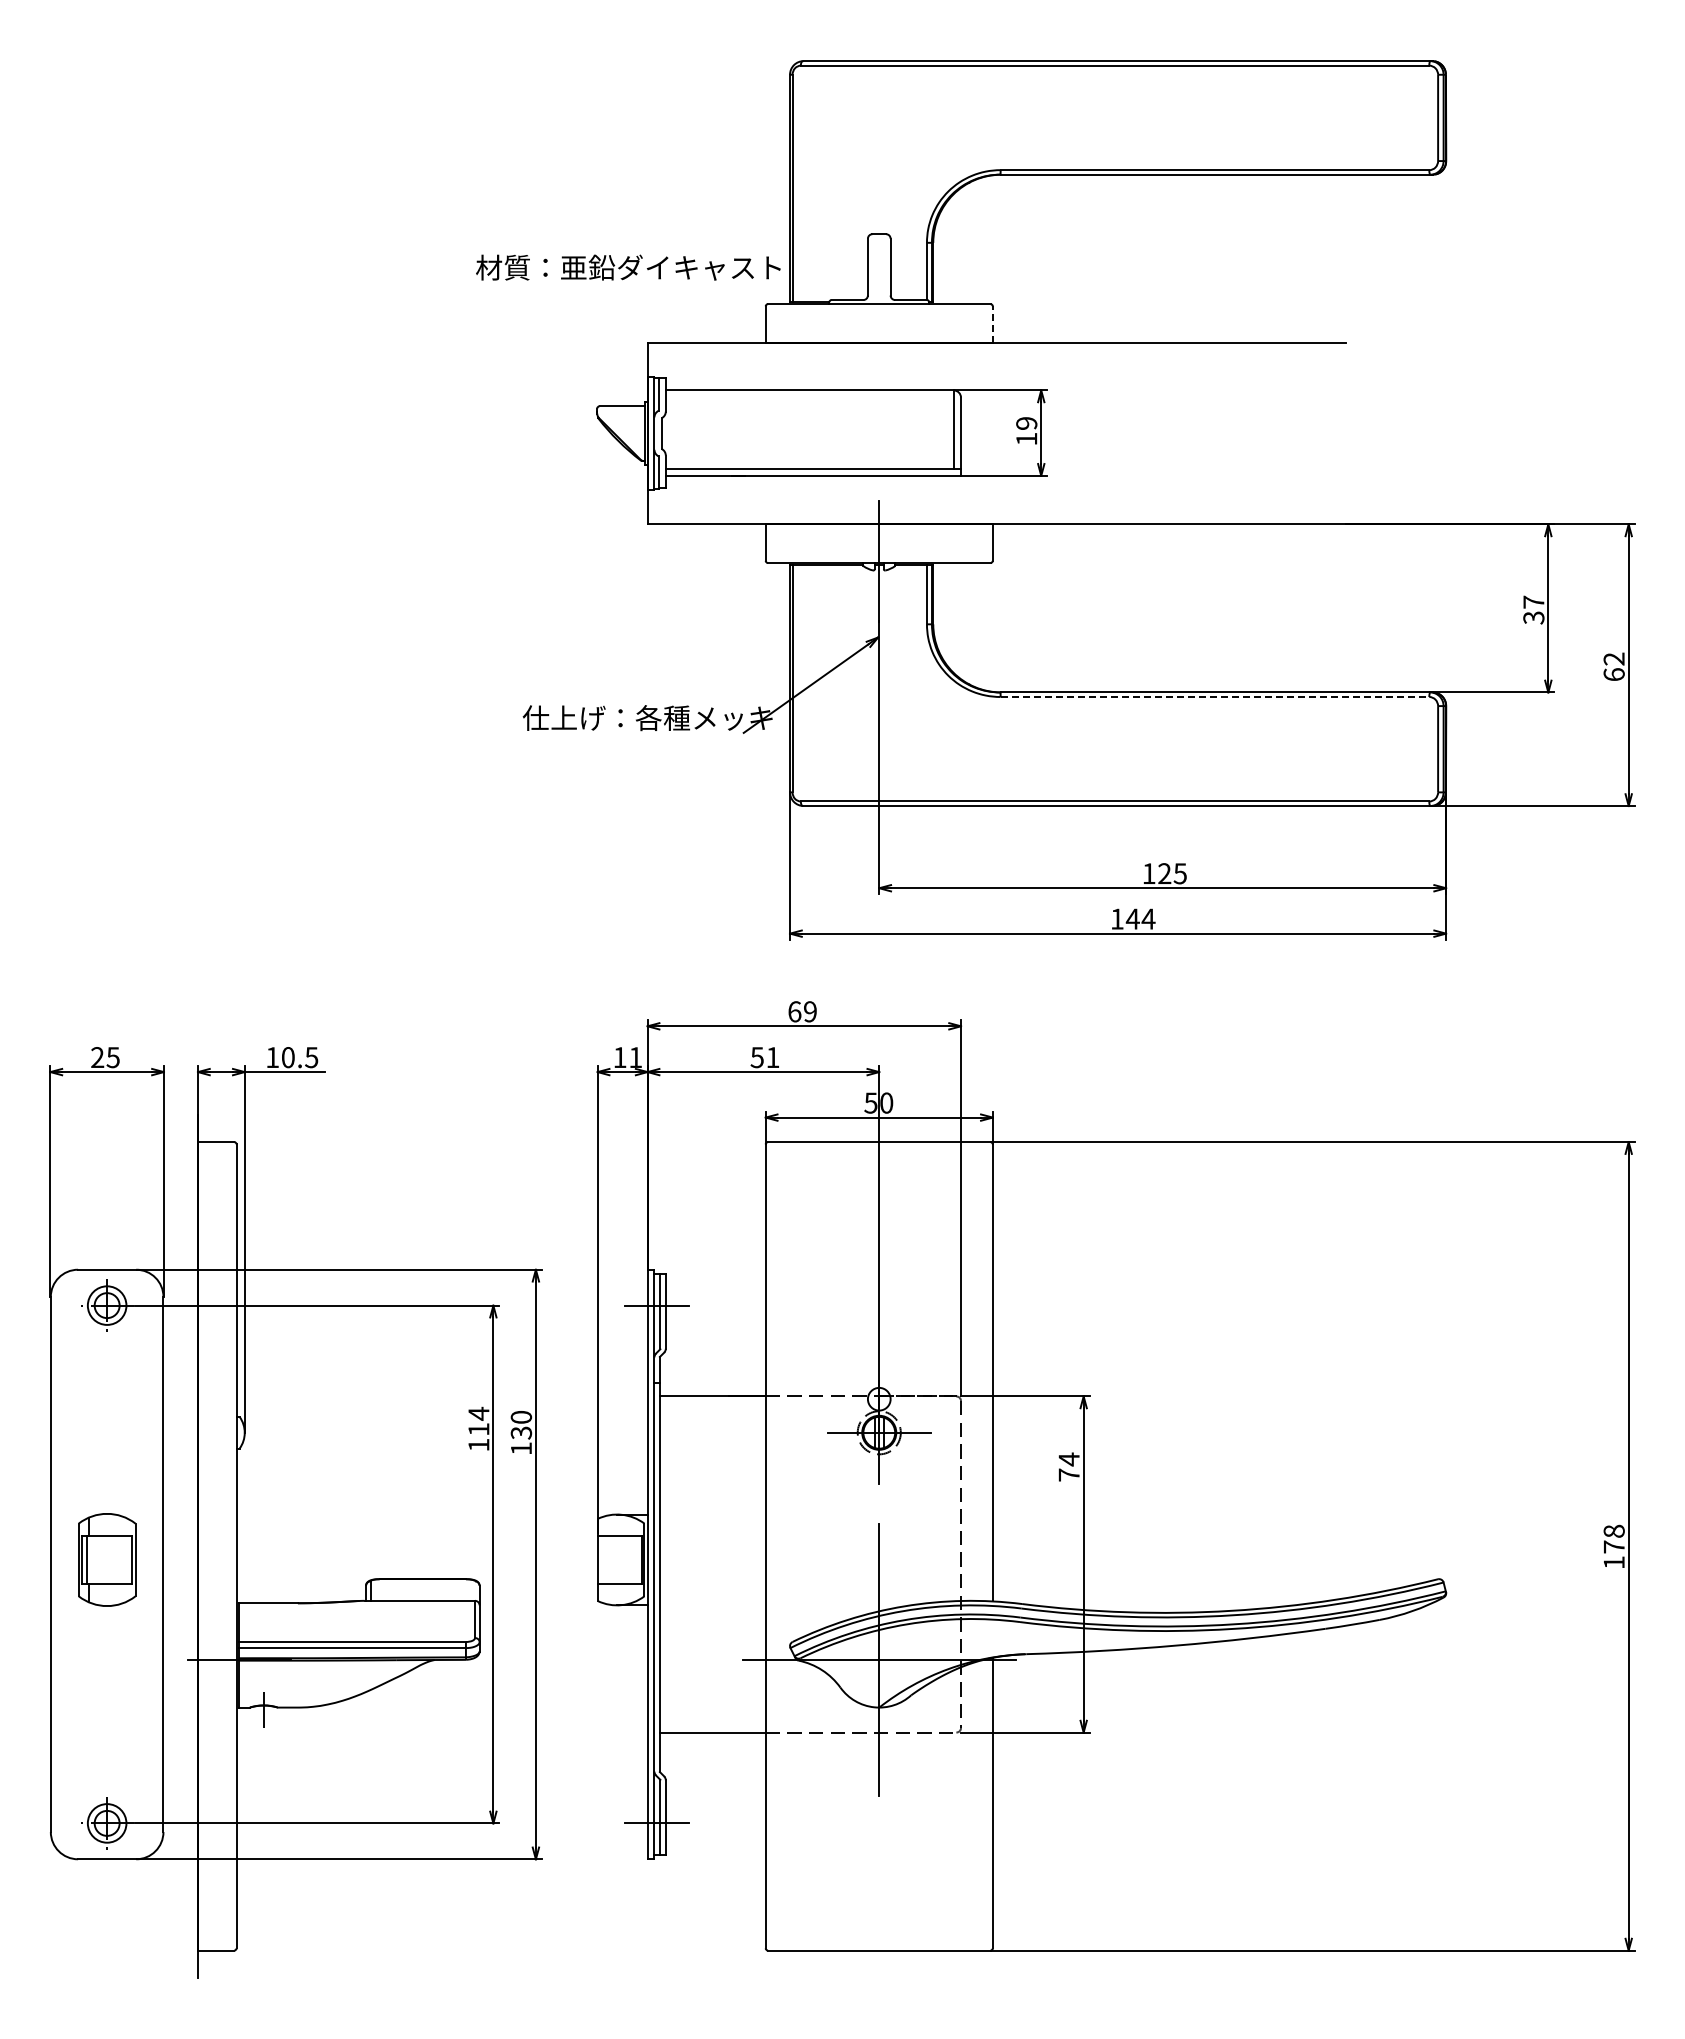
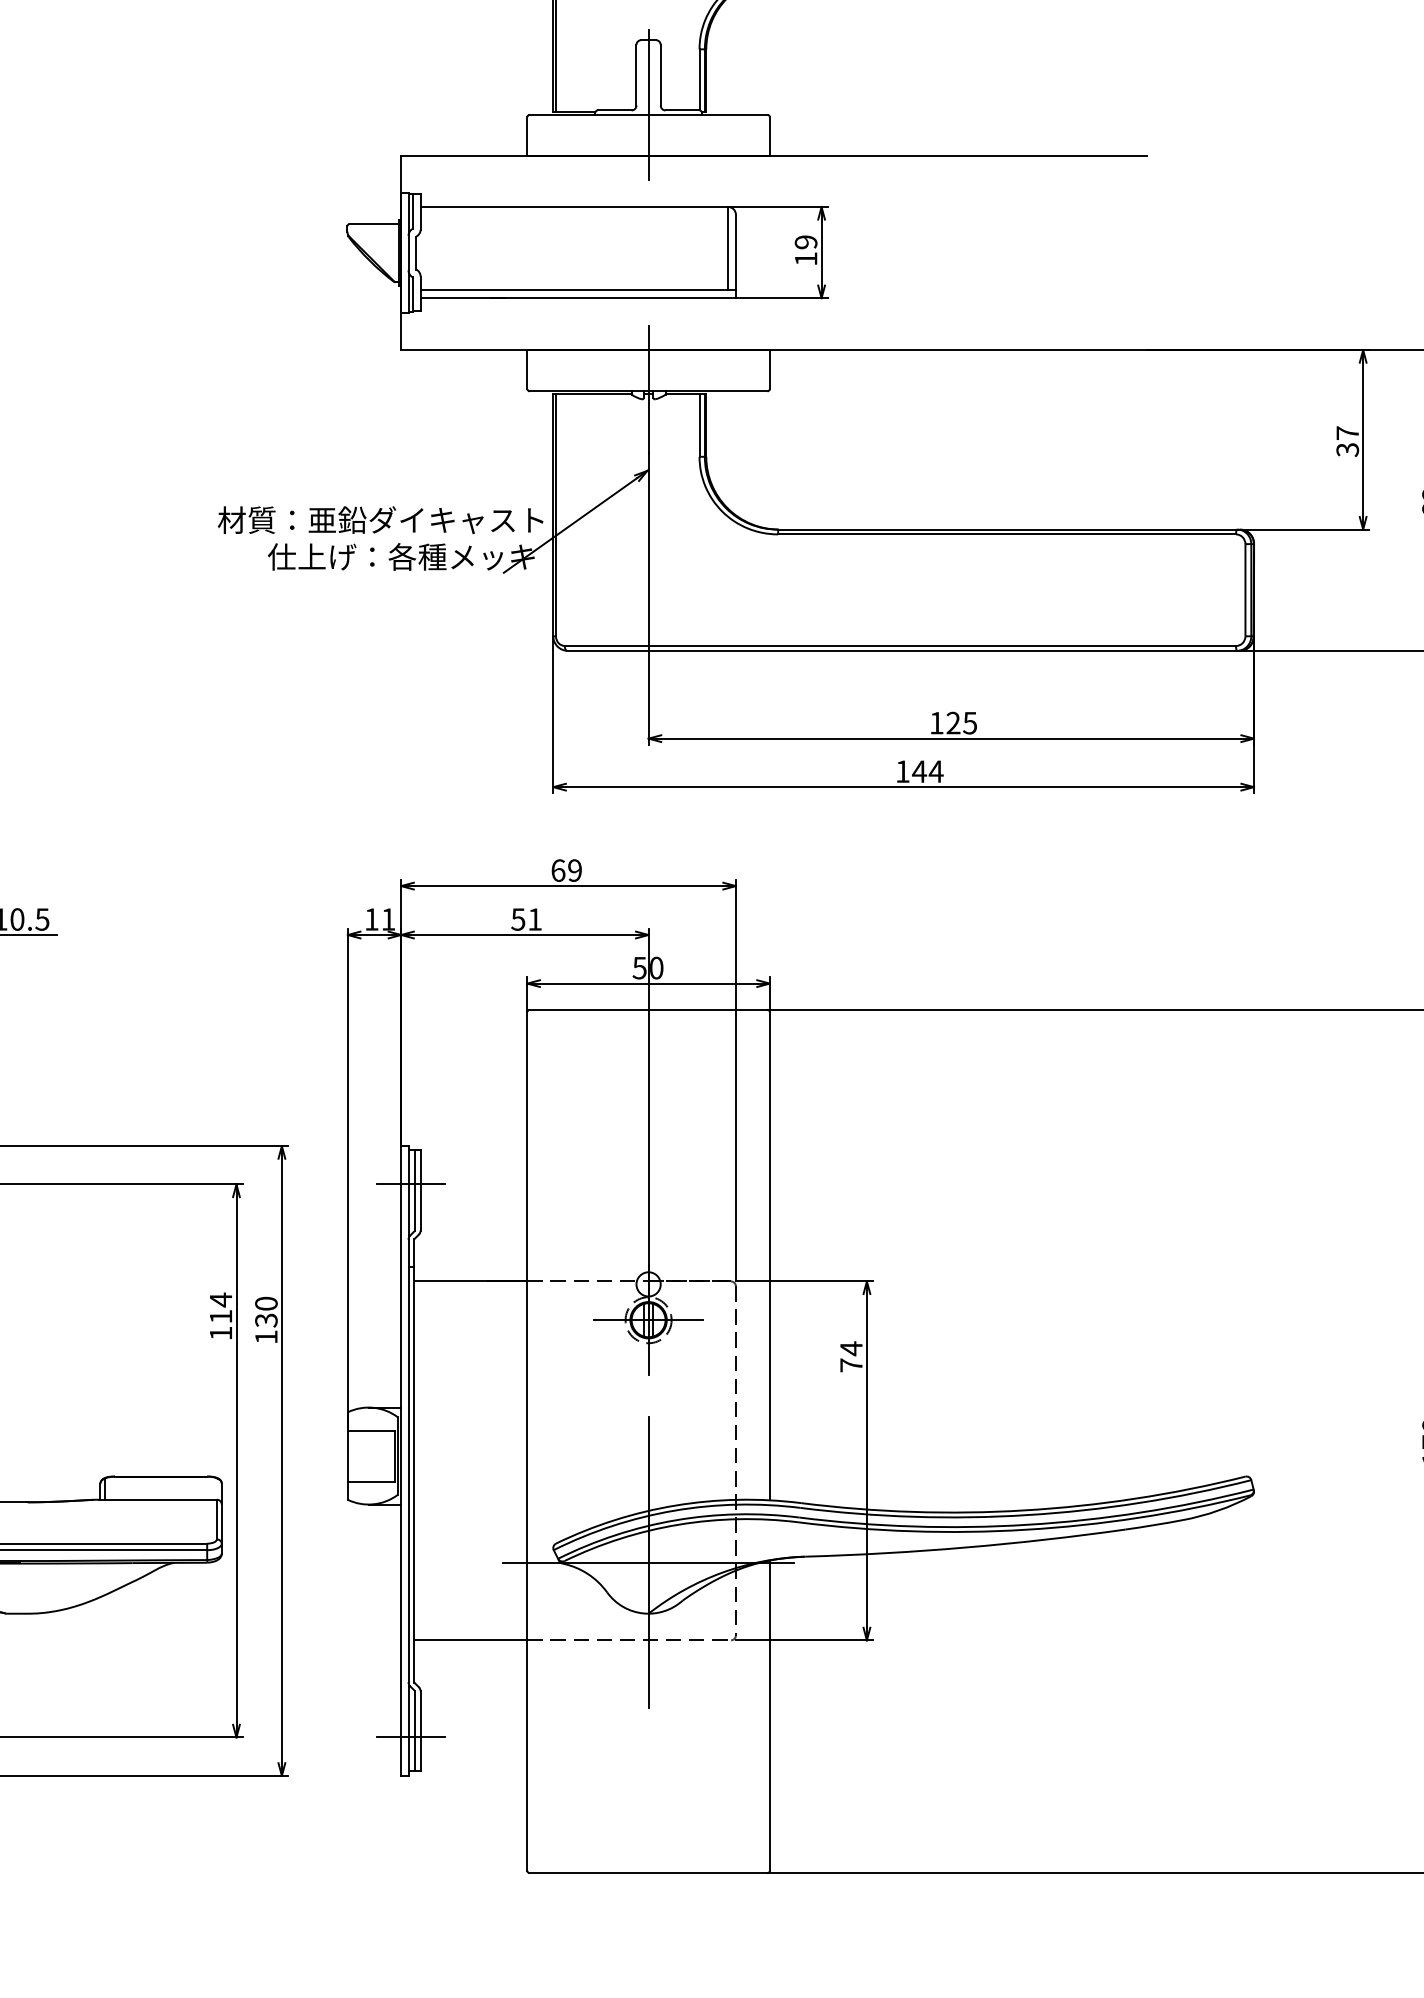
text: (628, 267) -> (380, 519), moved
line: (879, 295) -> (648, 105), added
line: (992, 324) -> (769, 136), dashed -> solid
line: (1215, 697) -> (1007, 534), dashed -> solid

